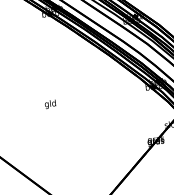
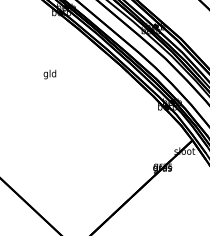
text: (50, 104) -> (49, 74), moved

